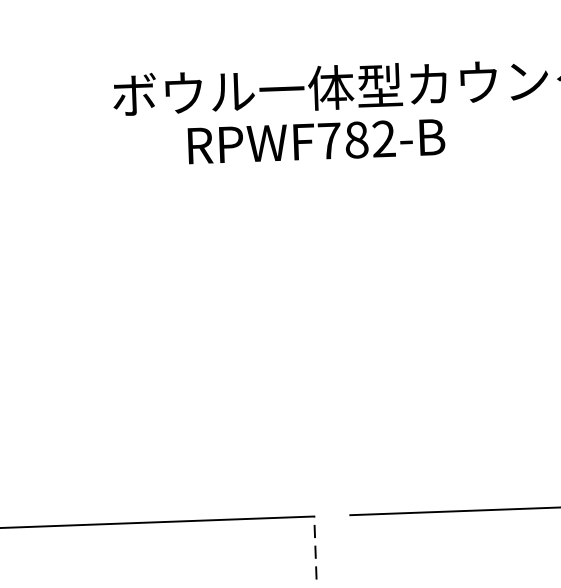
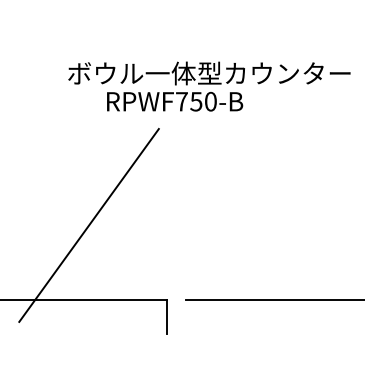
text: (370, 139) -> (203, 101), RPWF782-B -> RPWF750-B
line: (161, 380) -> (88, 225), added
line: (315, 548) -> (166, 317), dashed -> solid

